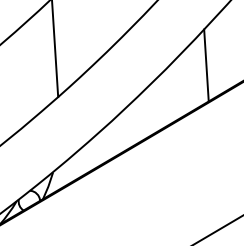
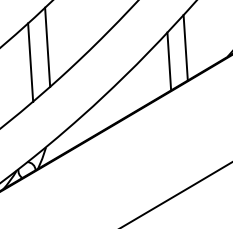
line: (226, 48) -> (185, 47), added
line: (33, 66) -> (30, 62), added

